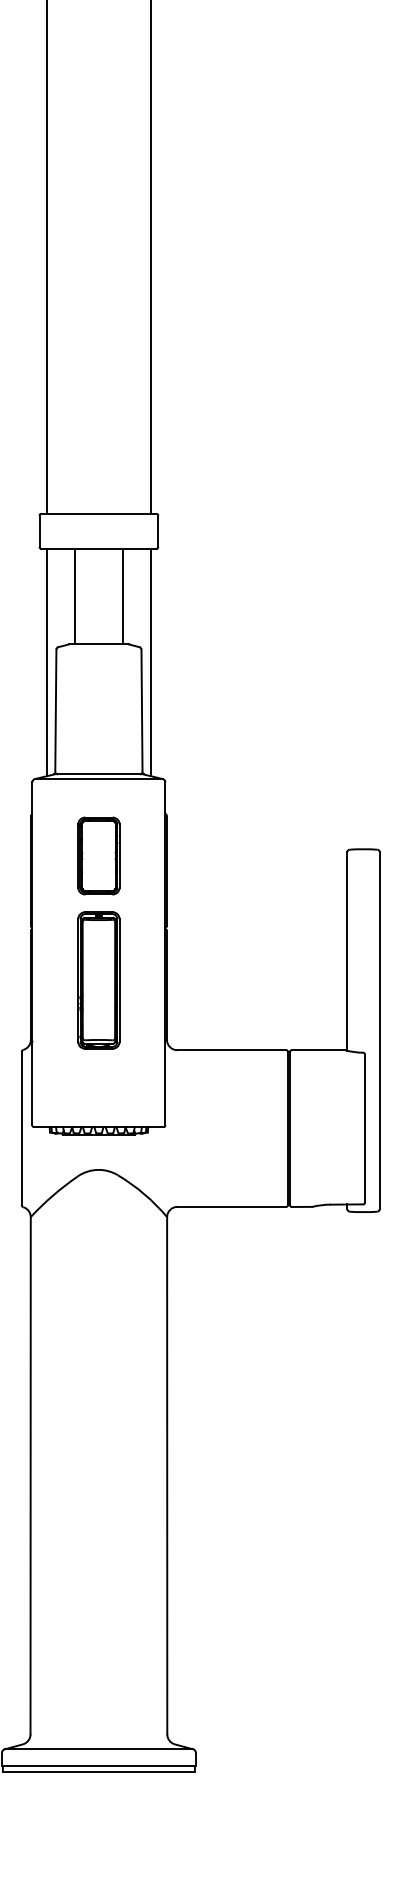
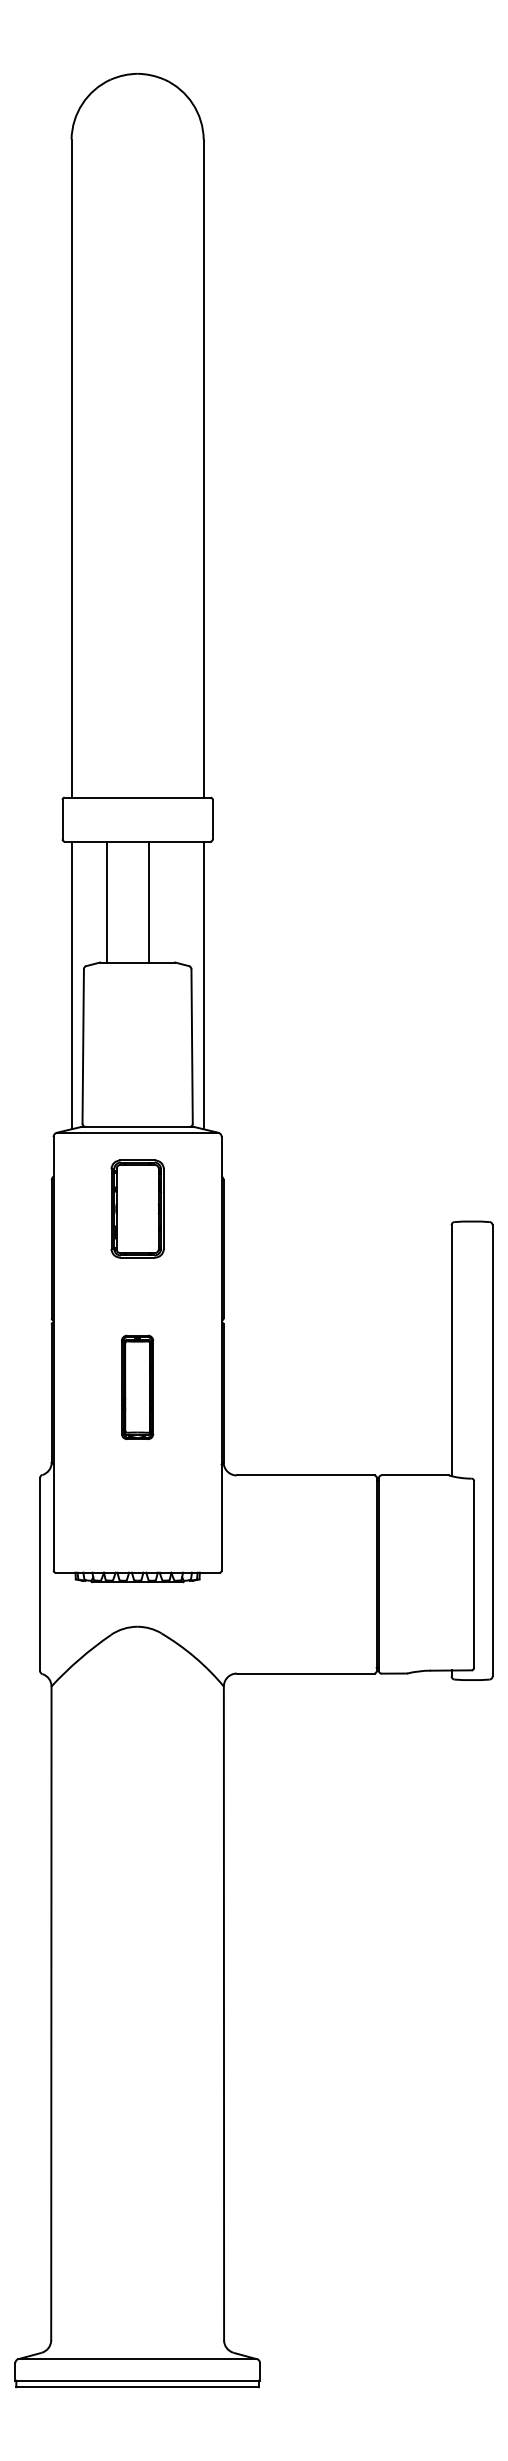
line: (122, 596) -> (148, 901), moved
part: (98, 855) -> (137, 1208), moved
part: (98, 980) -> (137, 1387), size x0.6

